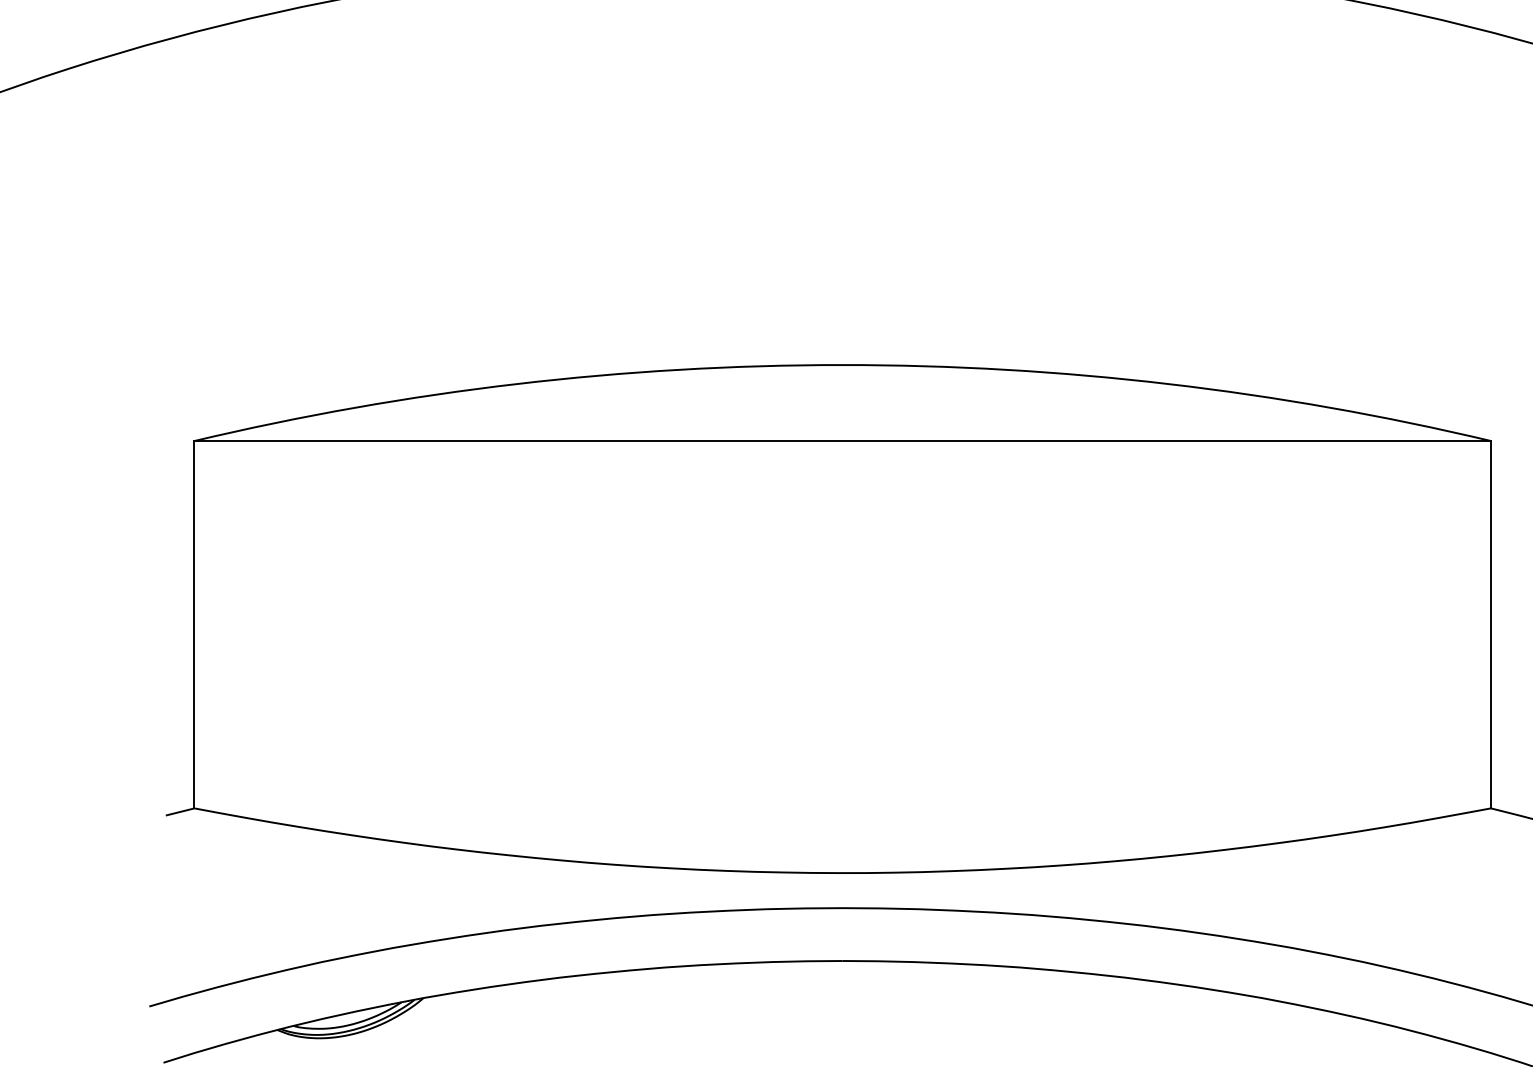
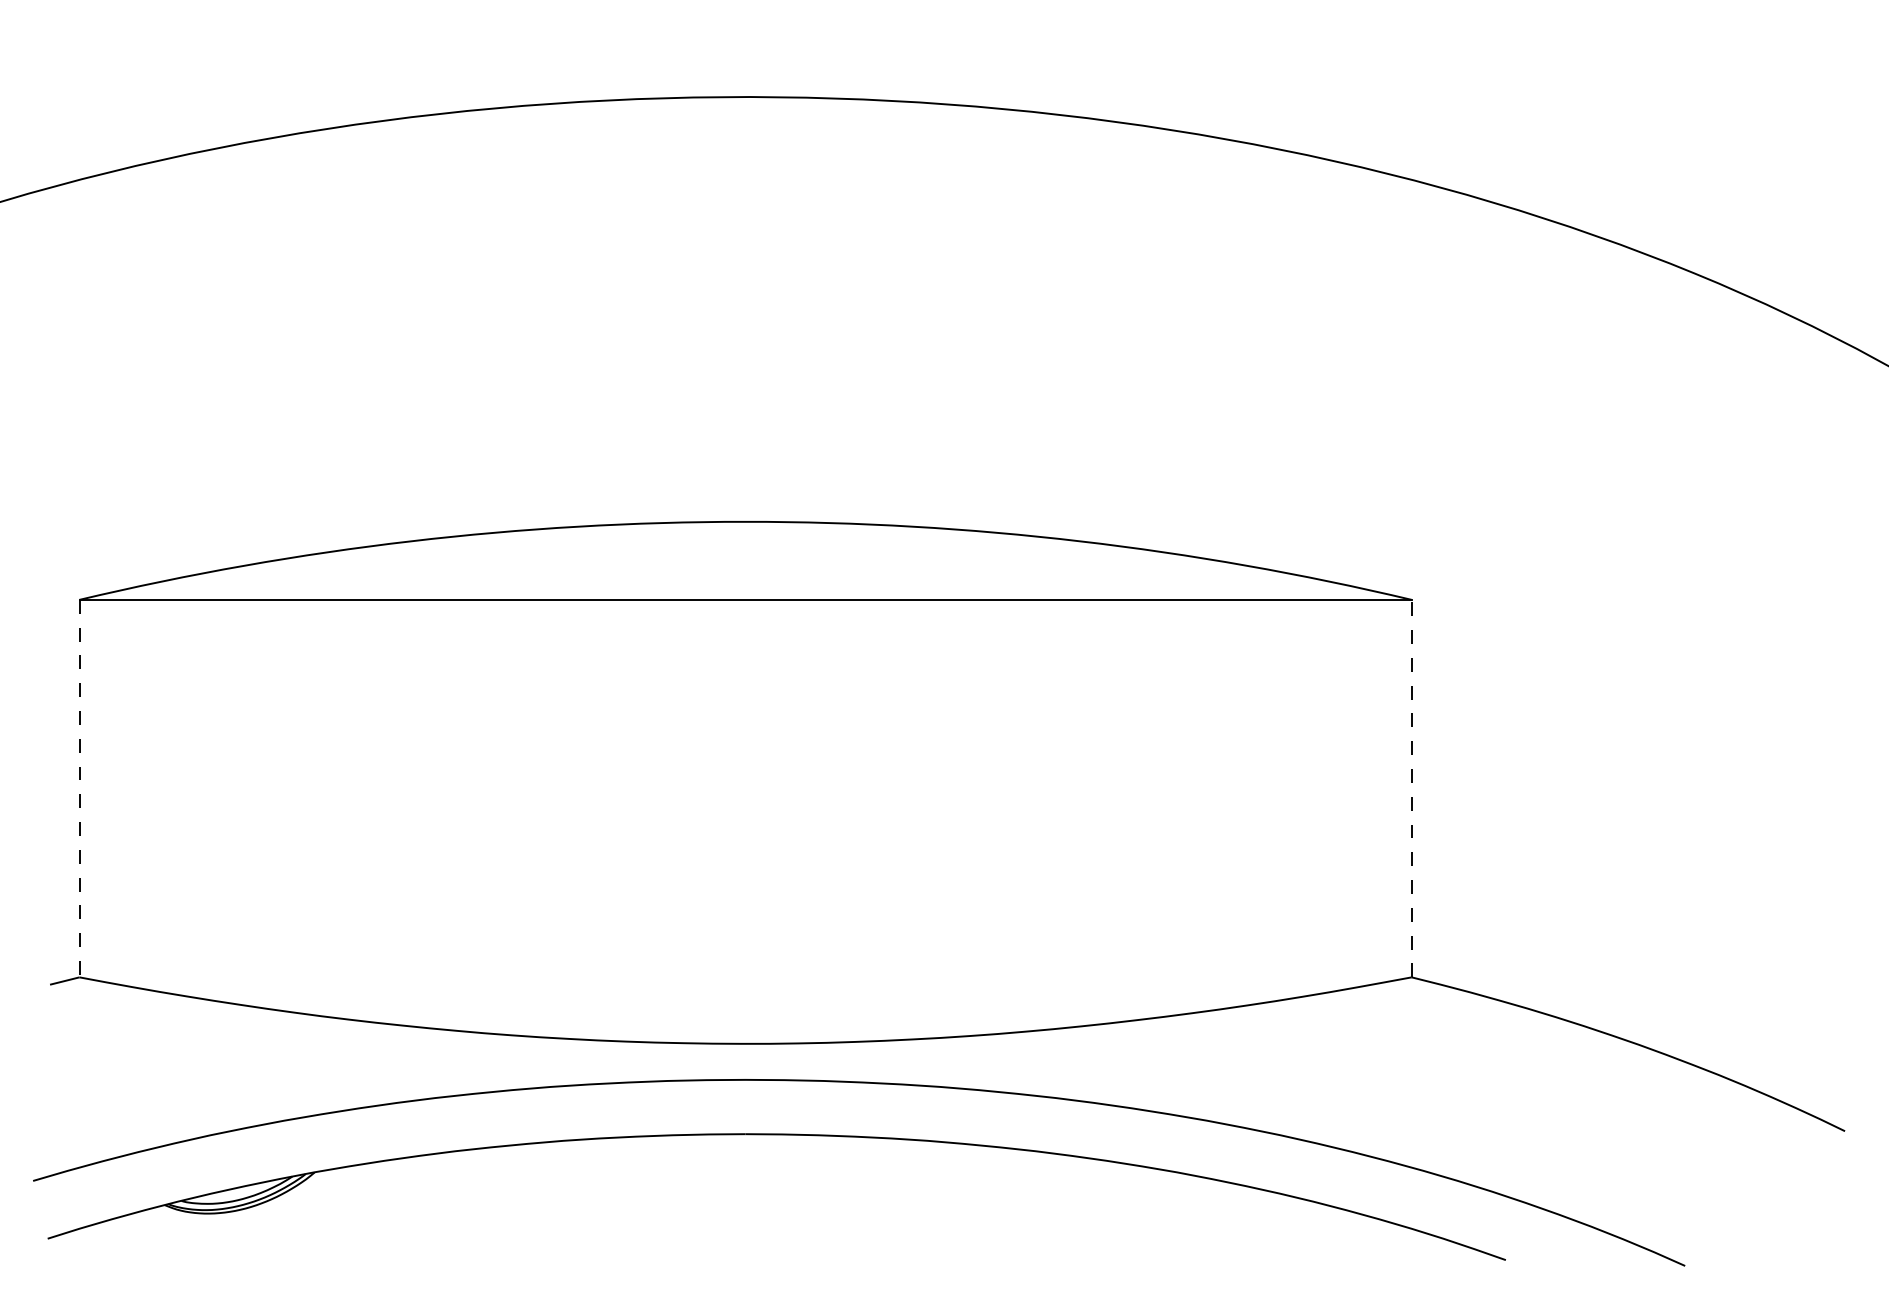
line: (194, 624) -> (79, 788), solid -> dashed
line: (1490, 624) -> (1411, 788), solid -> dashed

